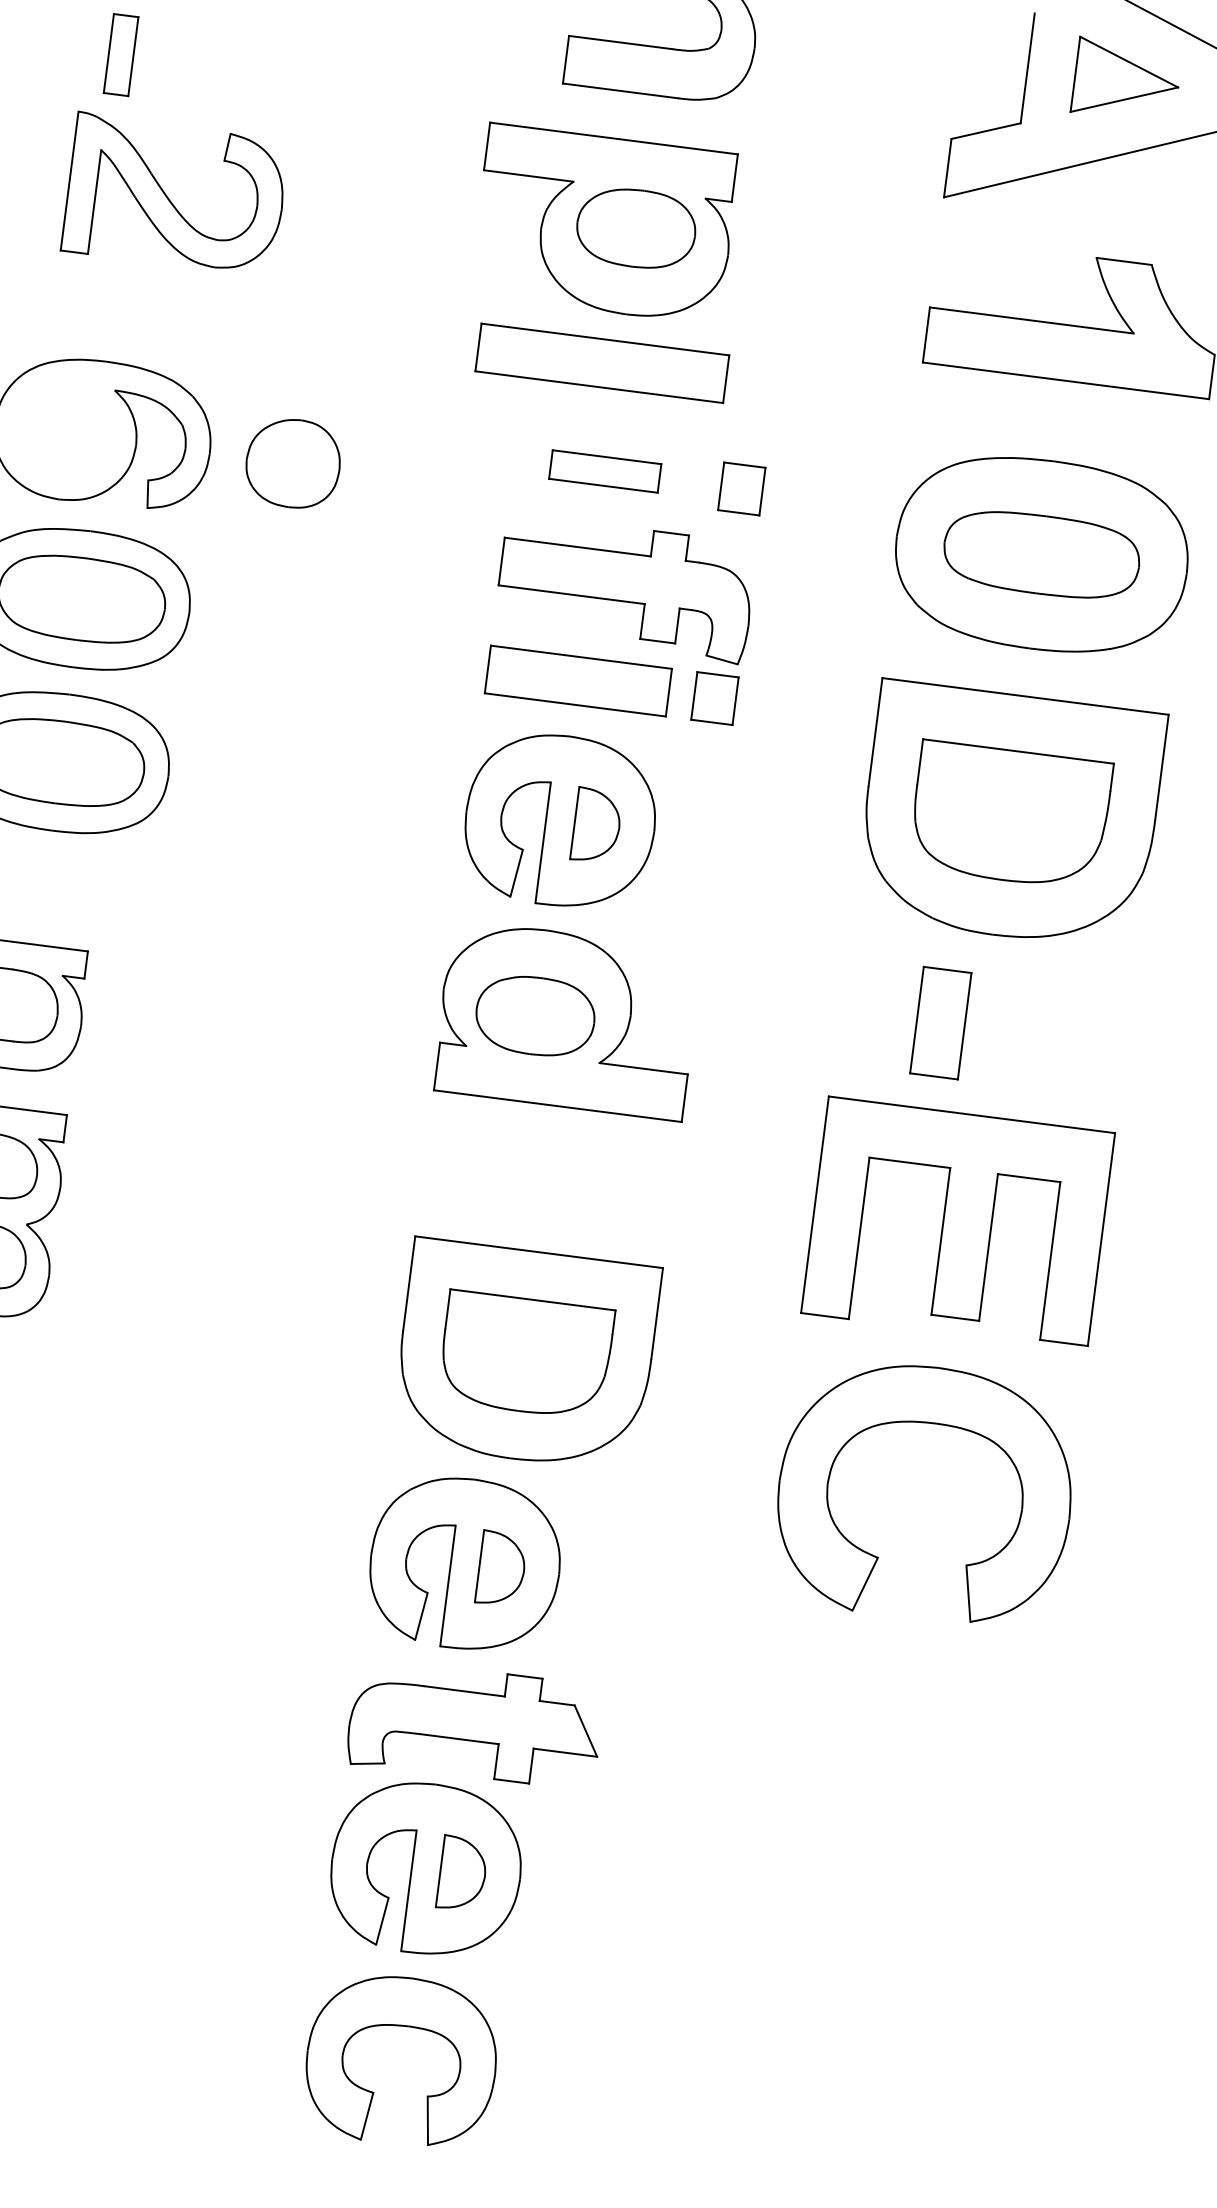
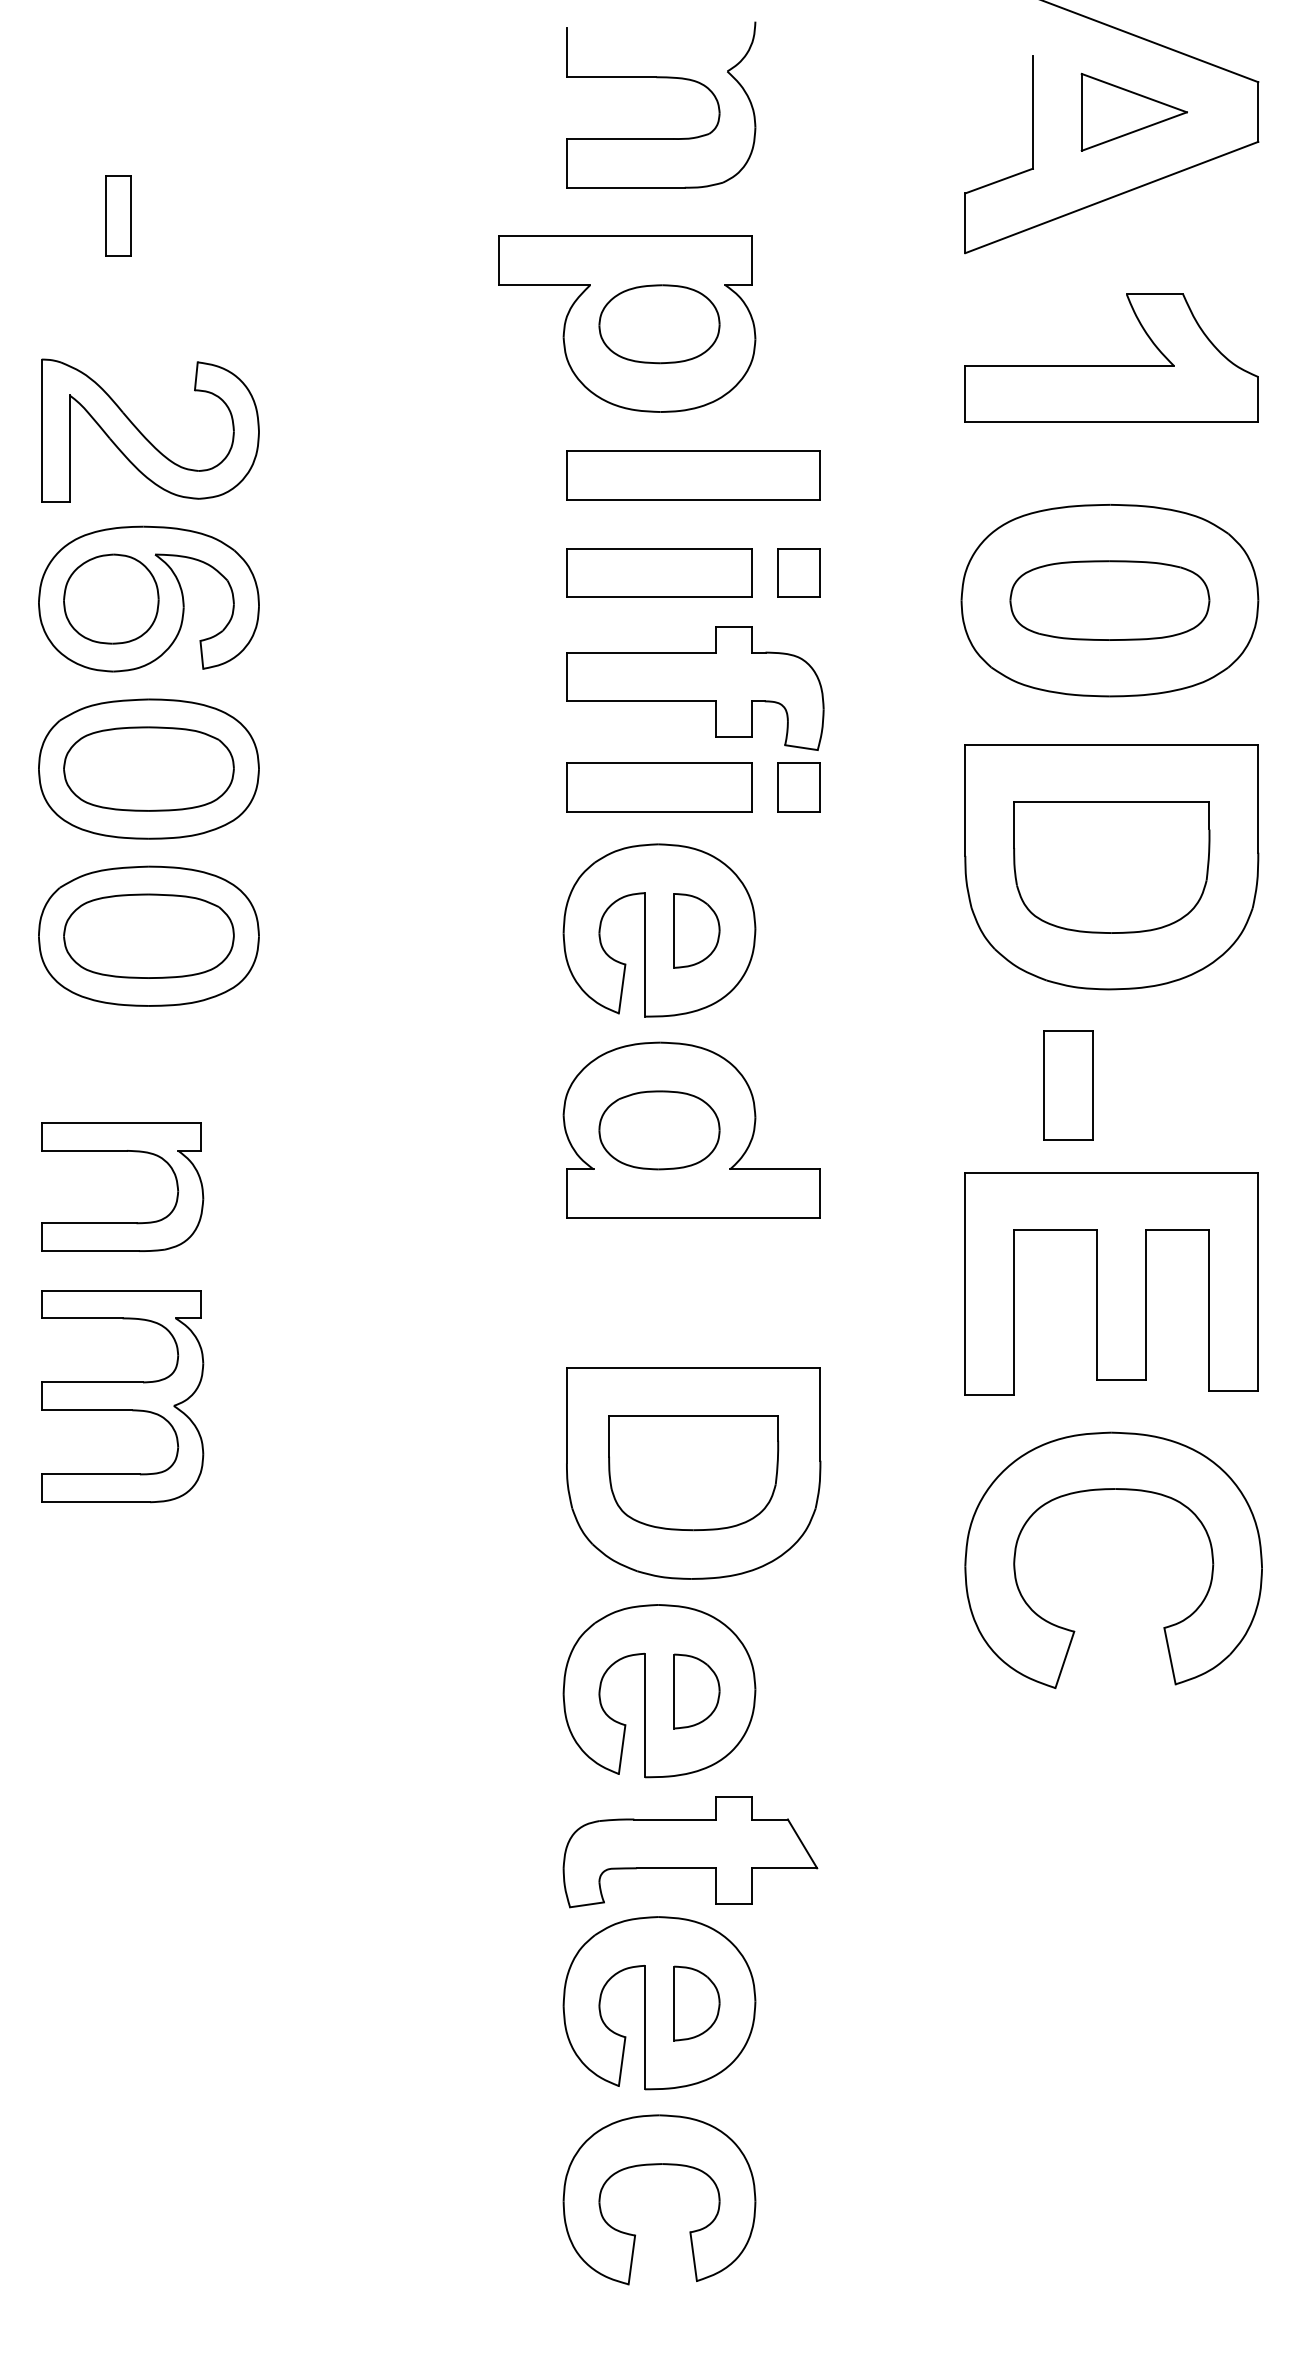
part: (169, 198) -> (144, 435), moved
part: (602, 363) -> (693, 475), moved
part: (293, 462) -> (111, 598), moved
part: (605, 471) -> (659, 572), size x1.67

